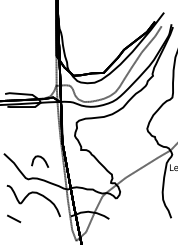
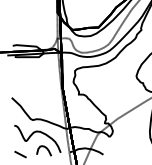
curve: (42, 159) -> (46, 148), moved

